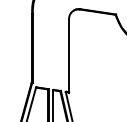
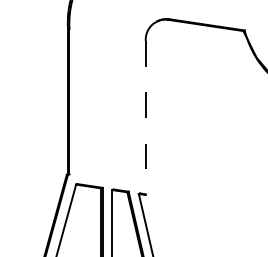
line: (69, 56) -> (146, 119), solid -> dashed

